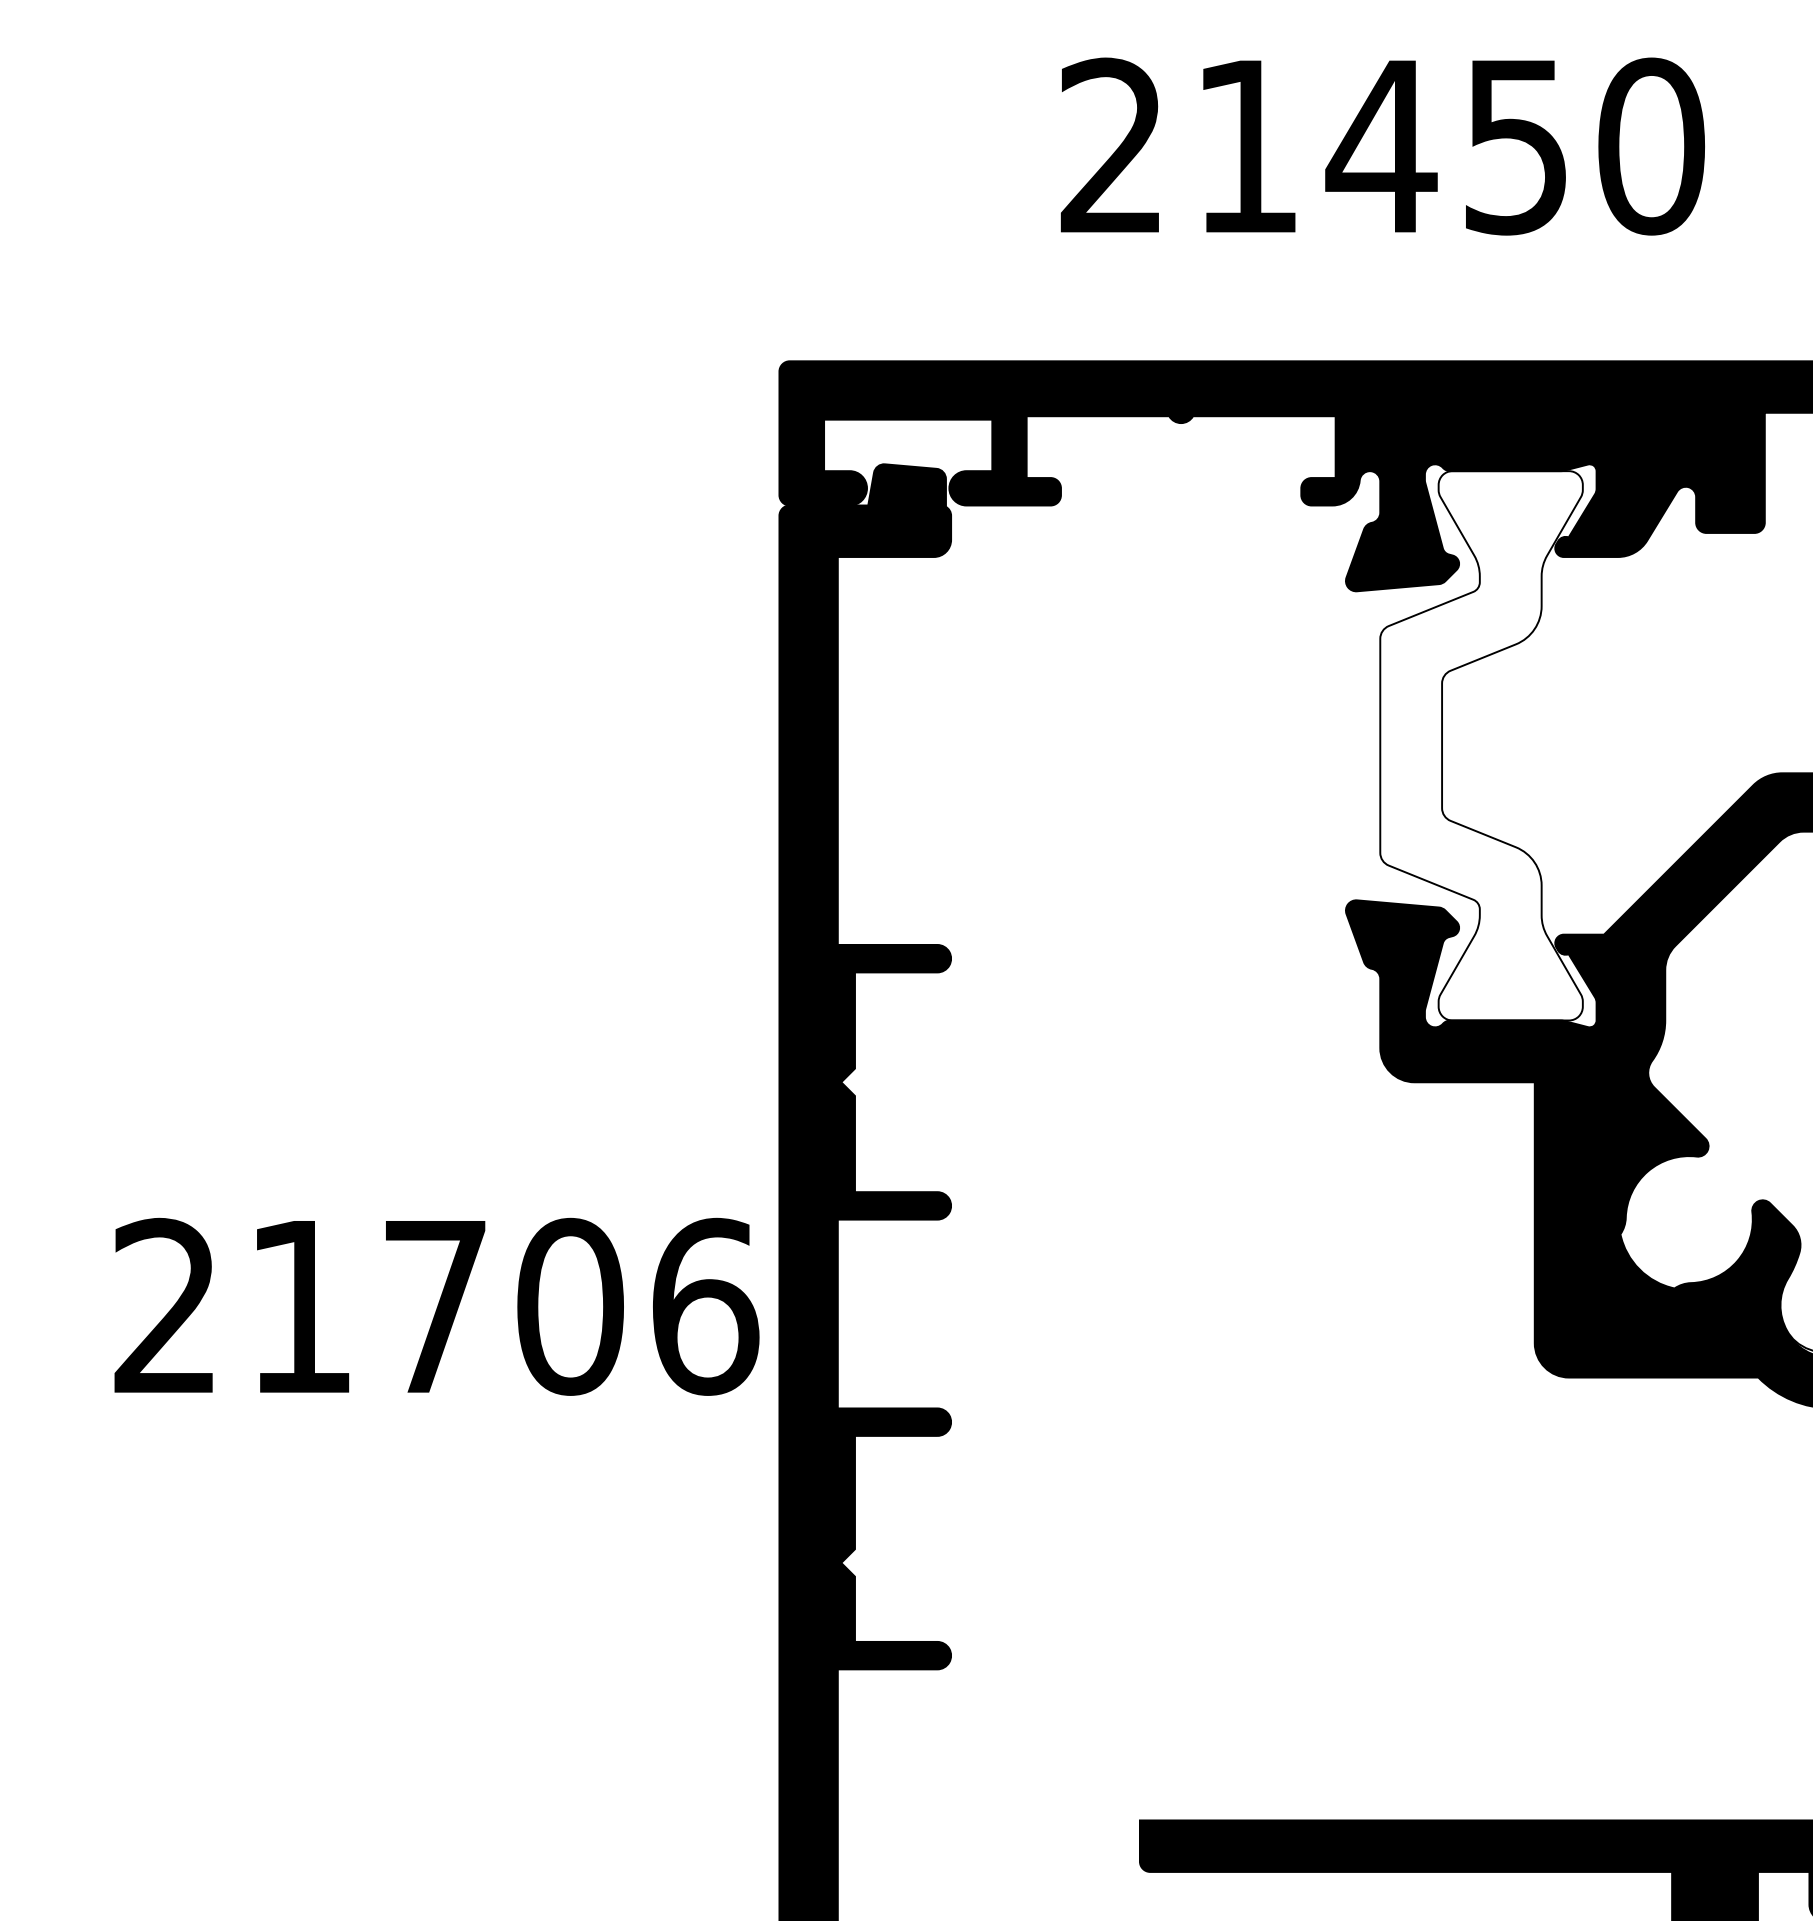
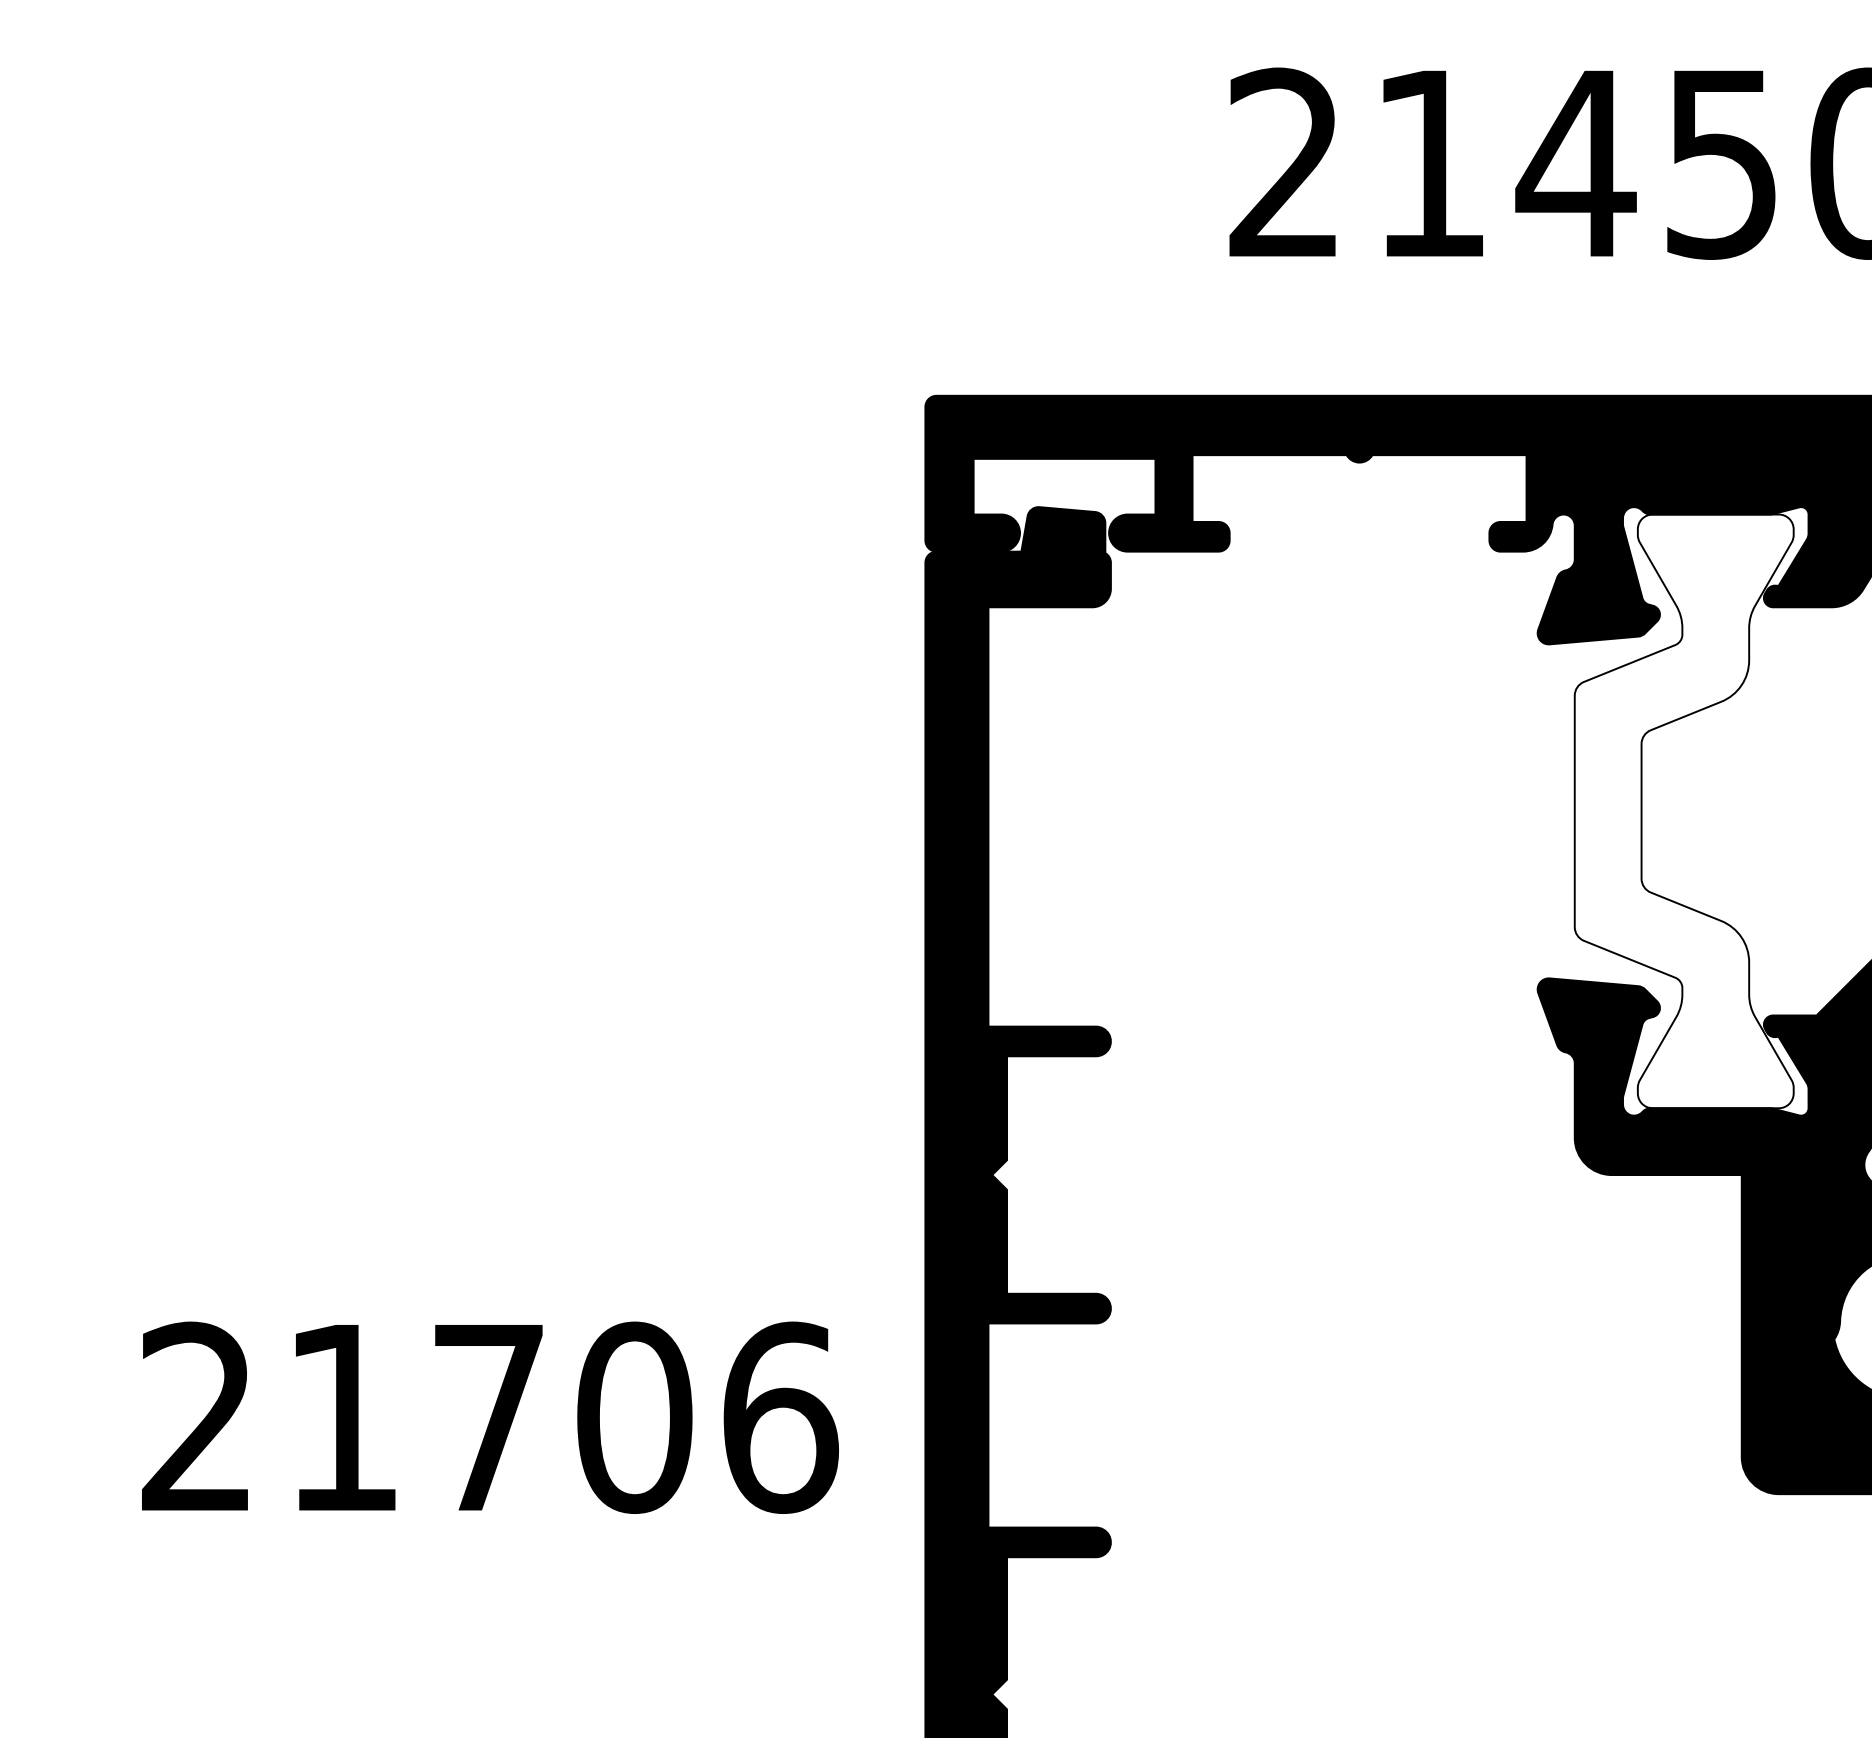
text: (436, 1306) -> (489, 1417), moved

